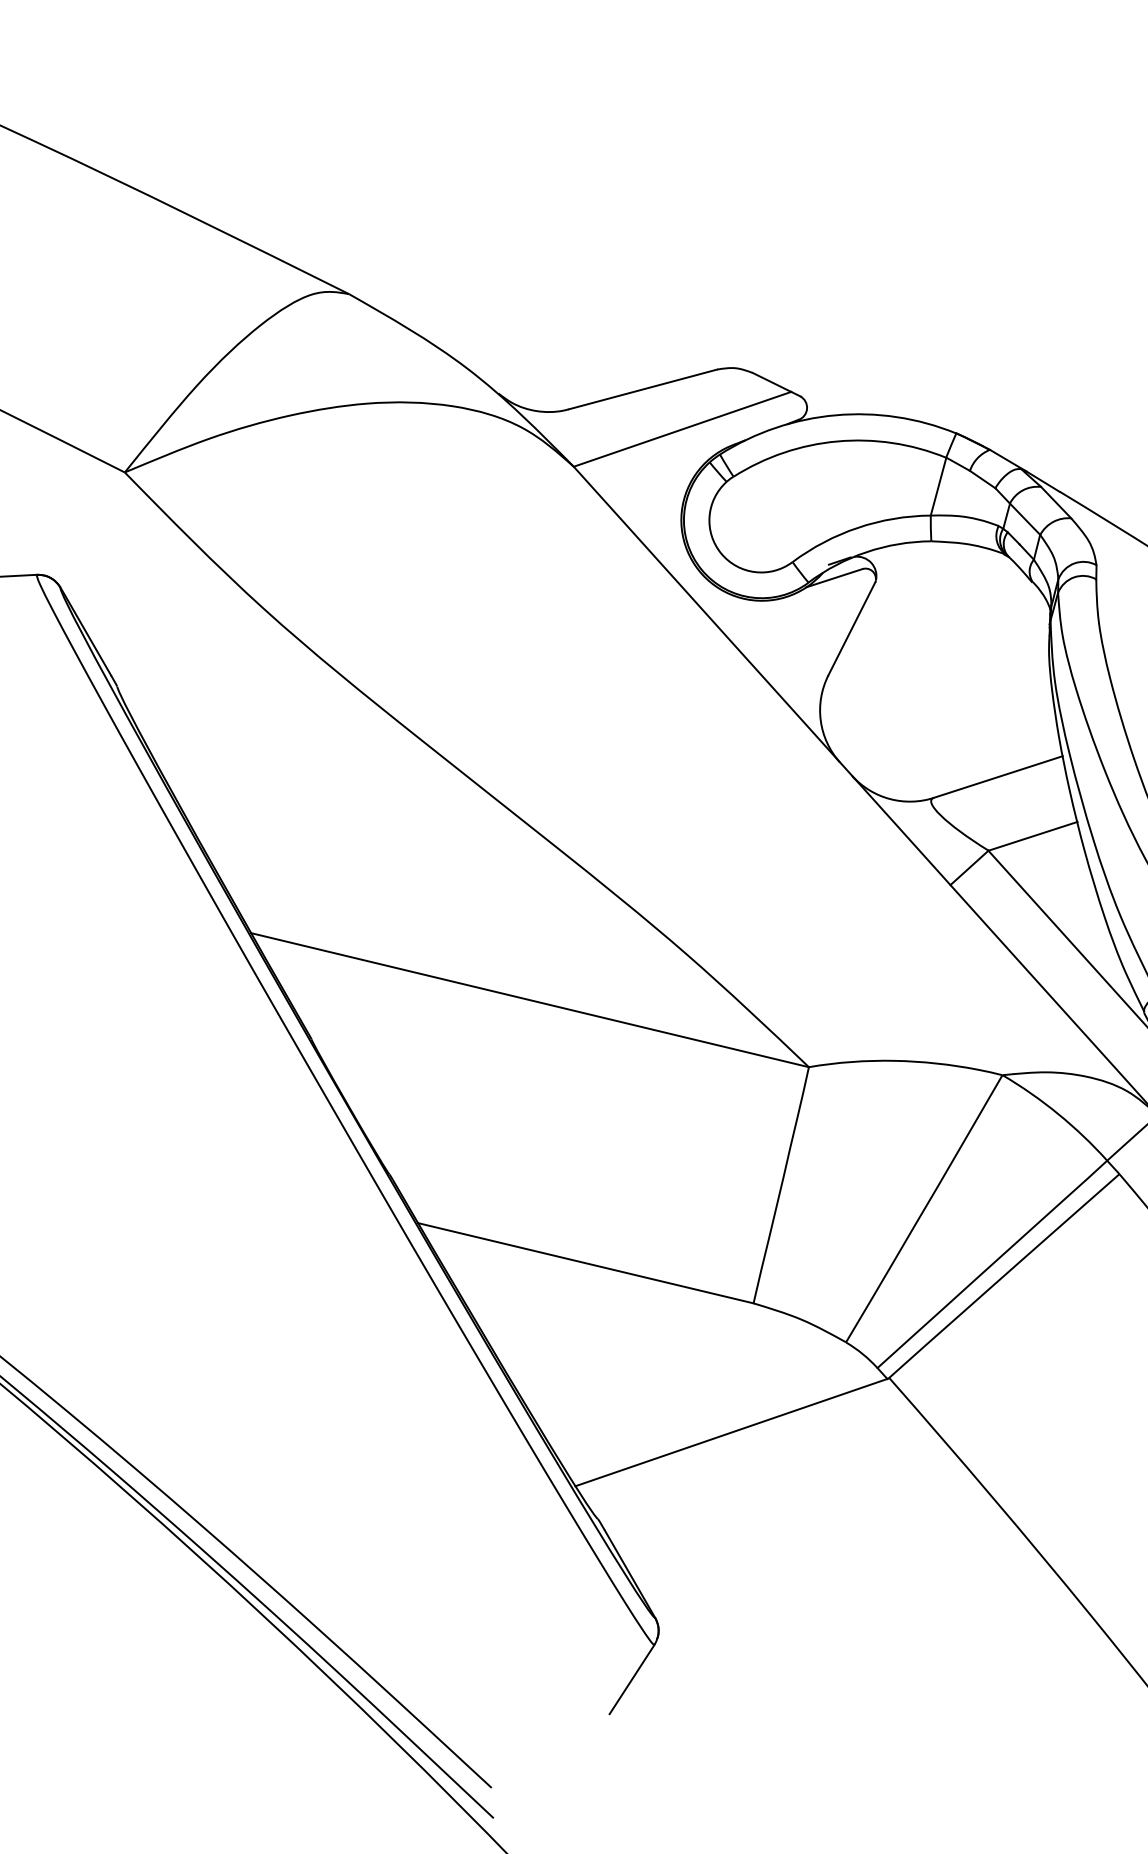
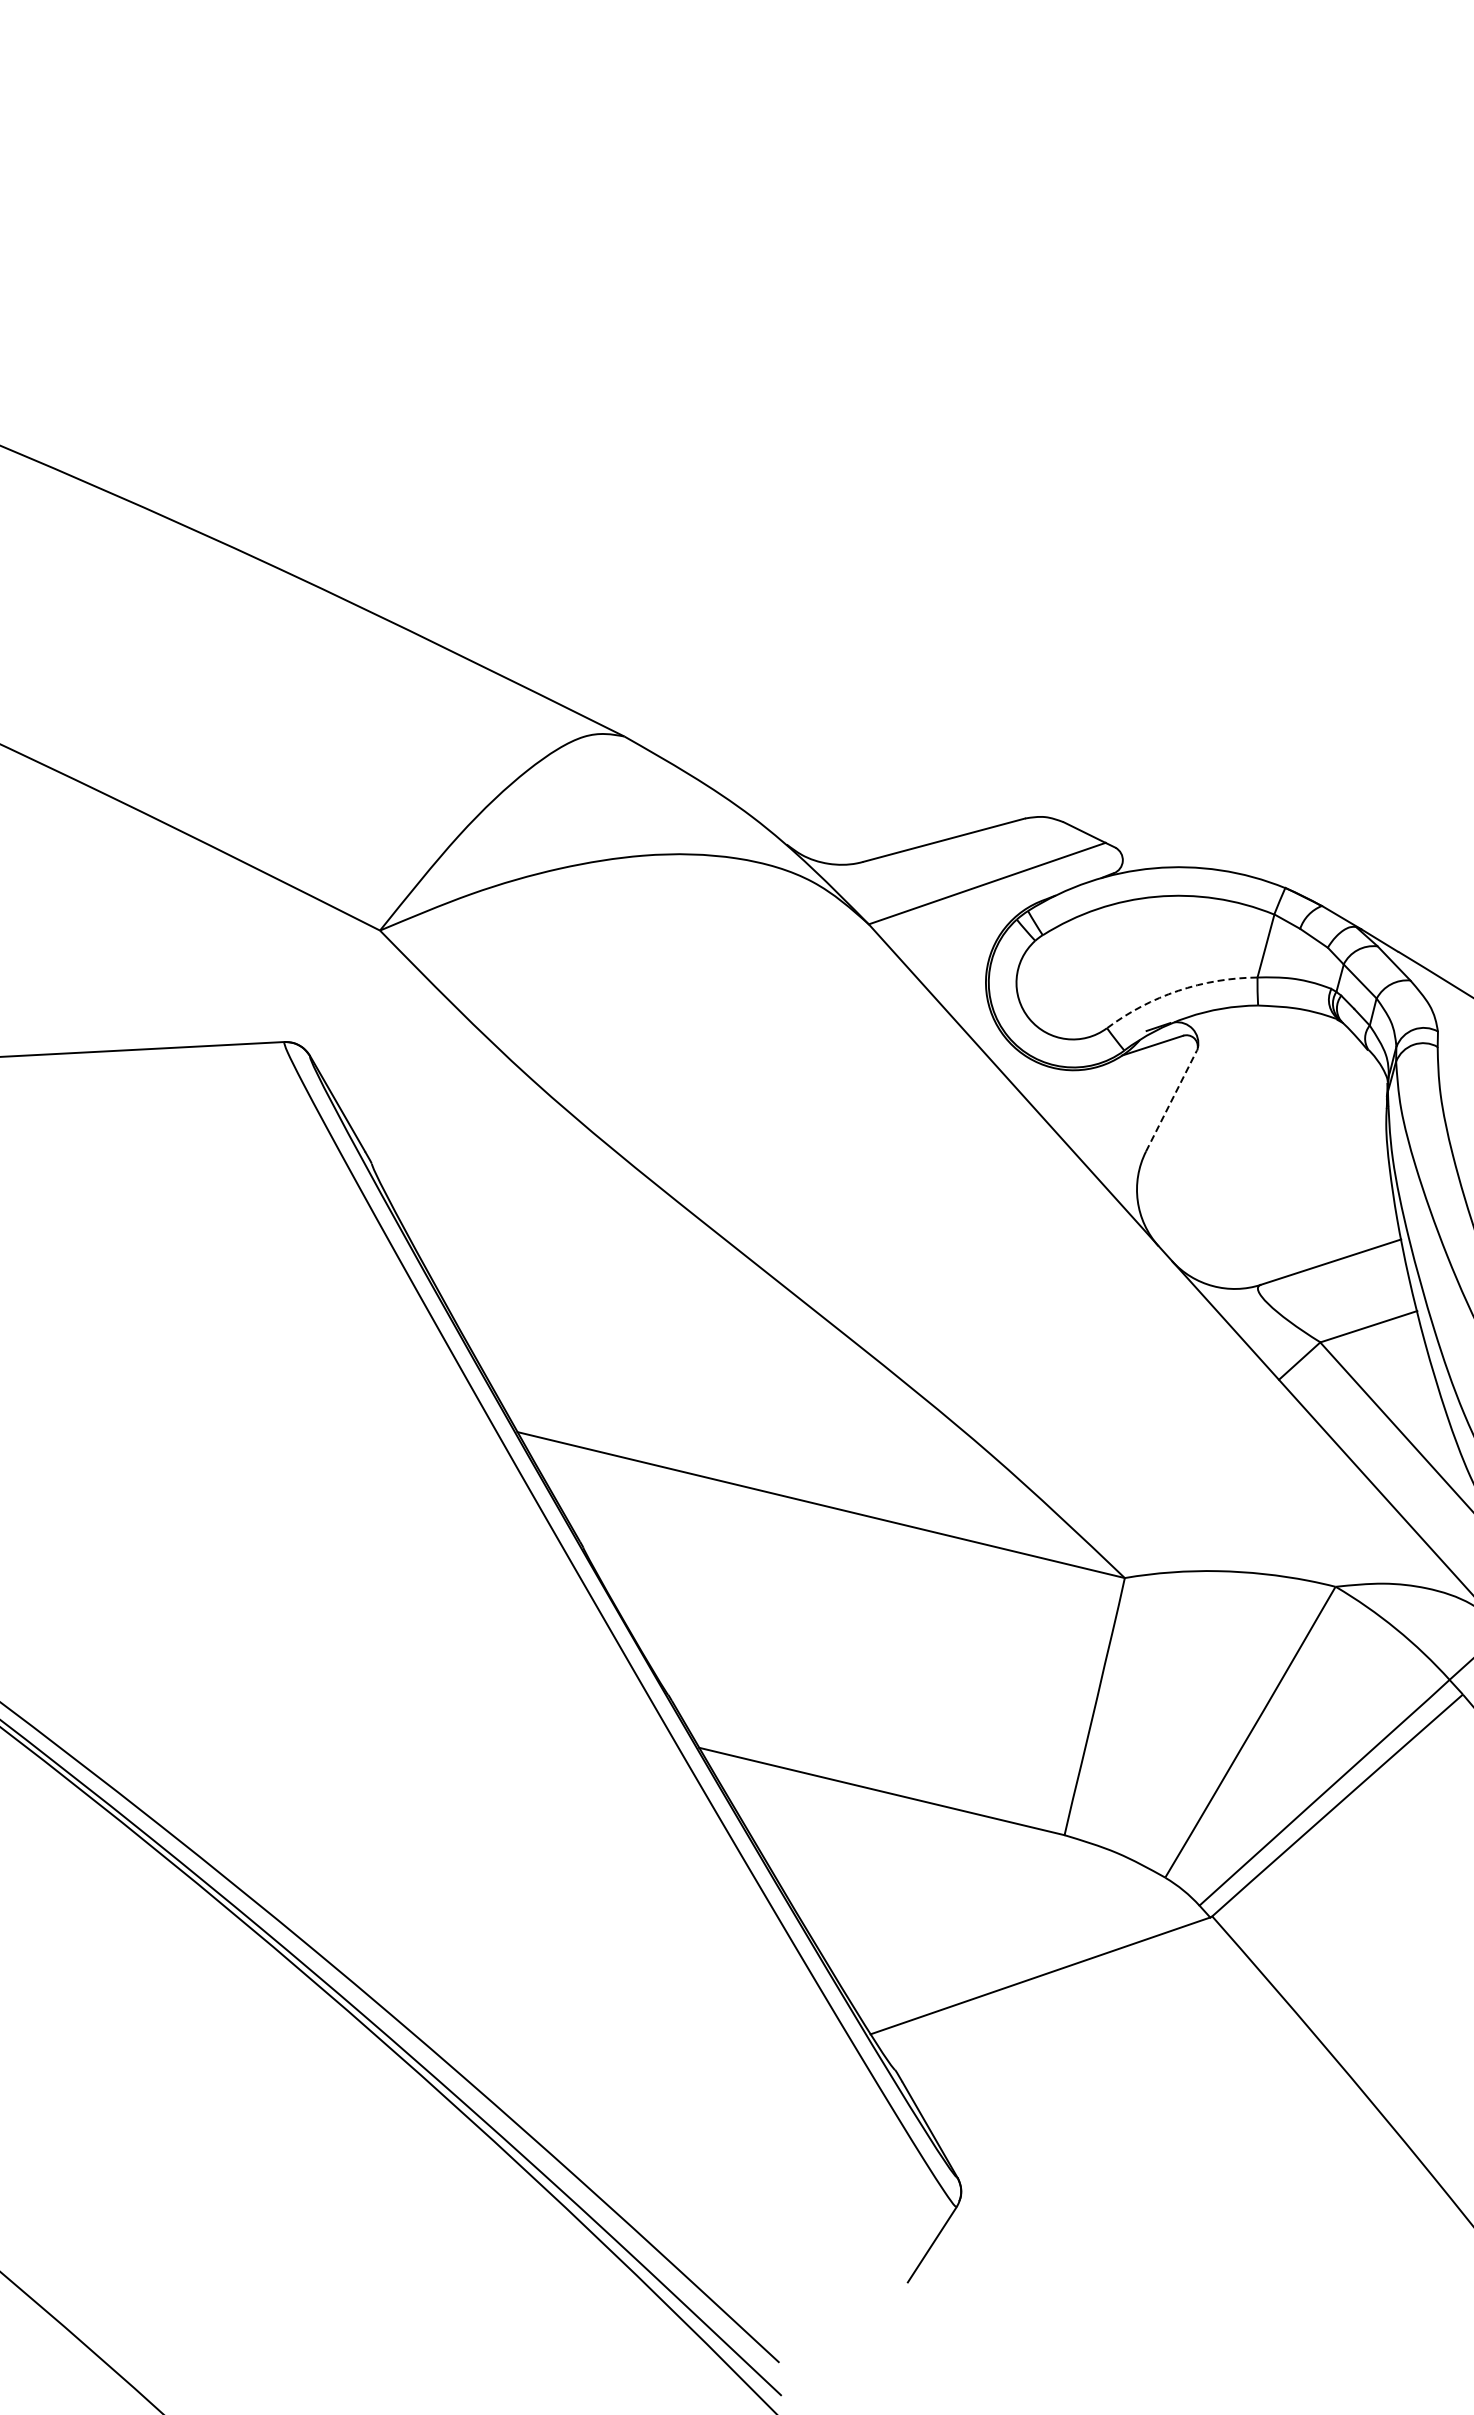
arc: (858, 527) -> (1178, 990), solid -> dashed
line: (851, 629) -> (1171, 1101), solid -> dashed

